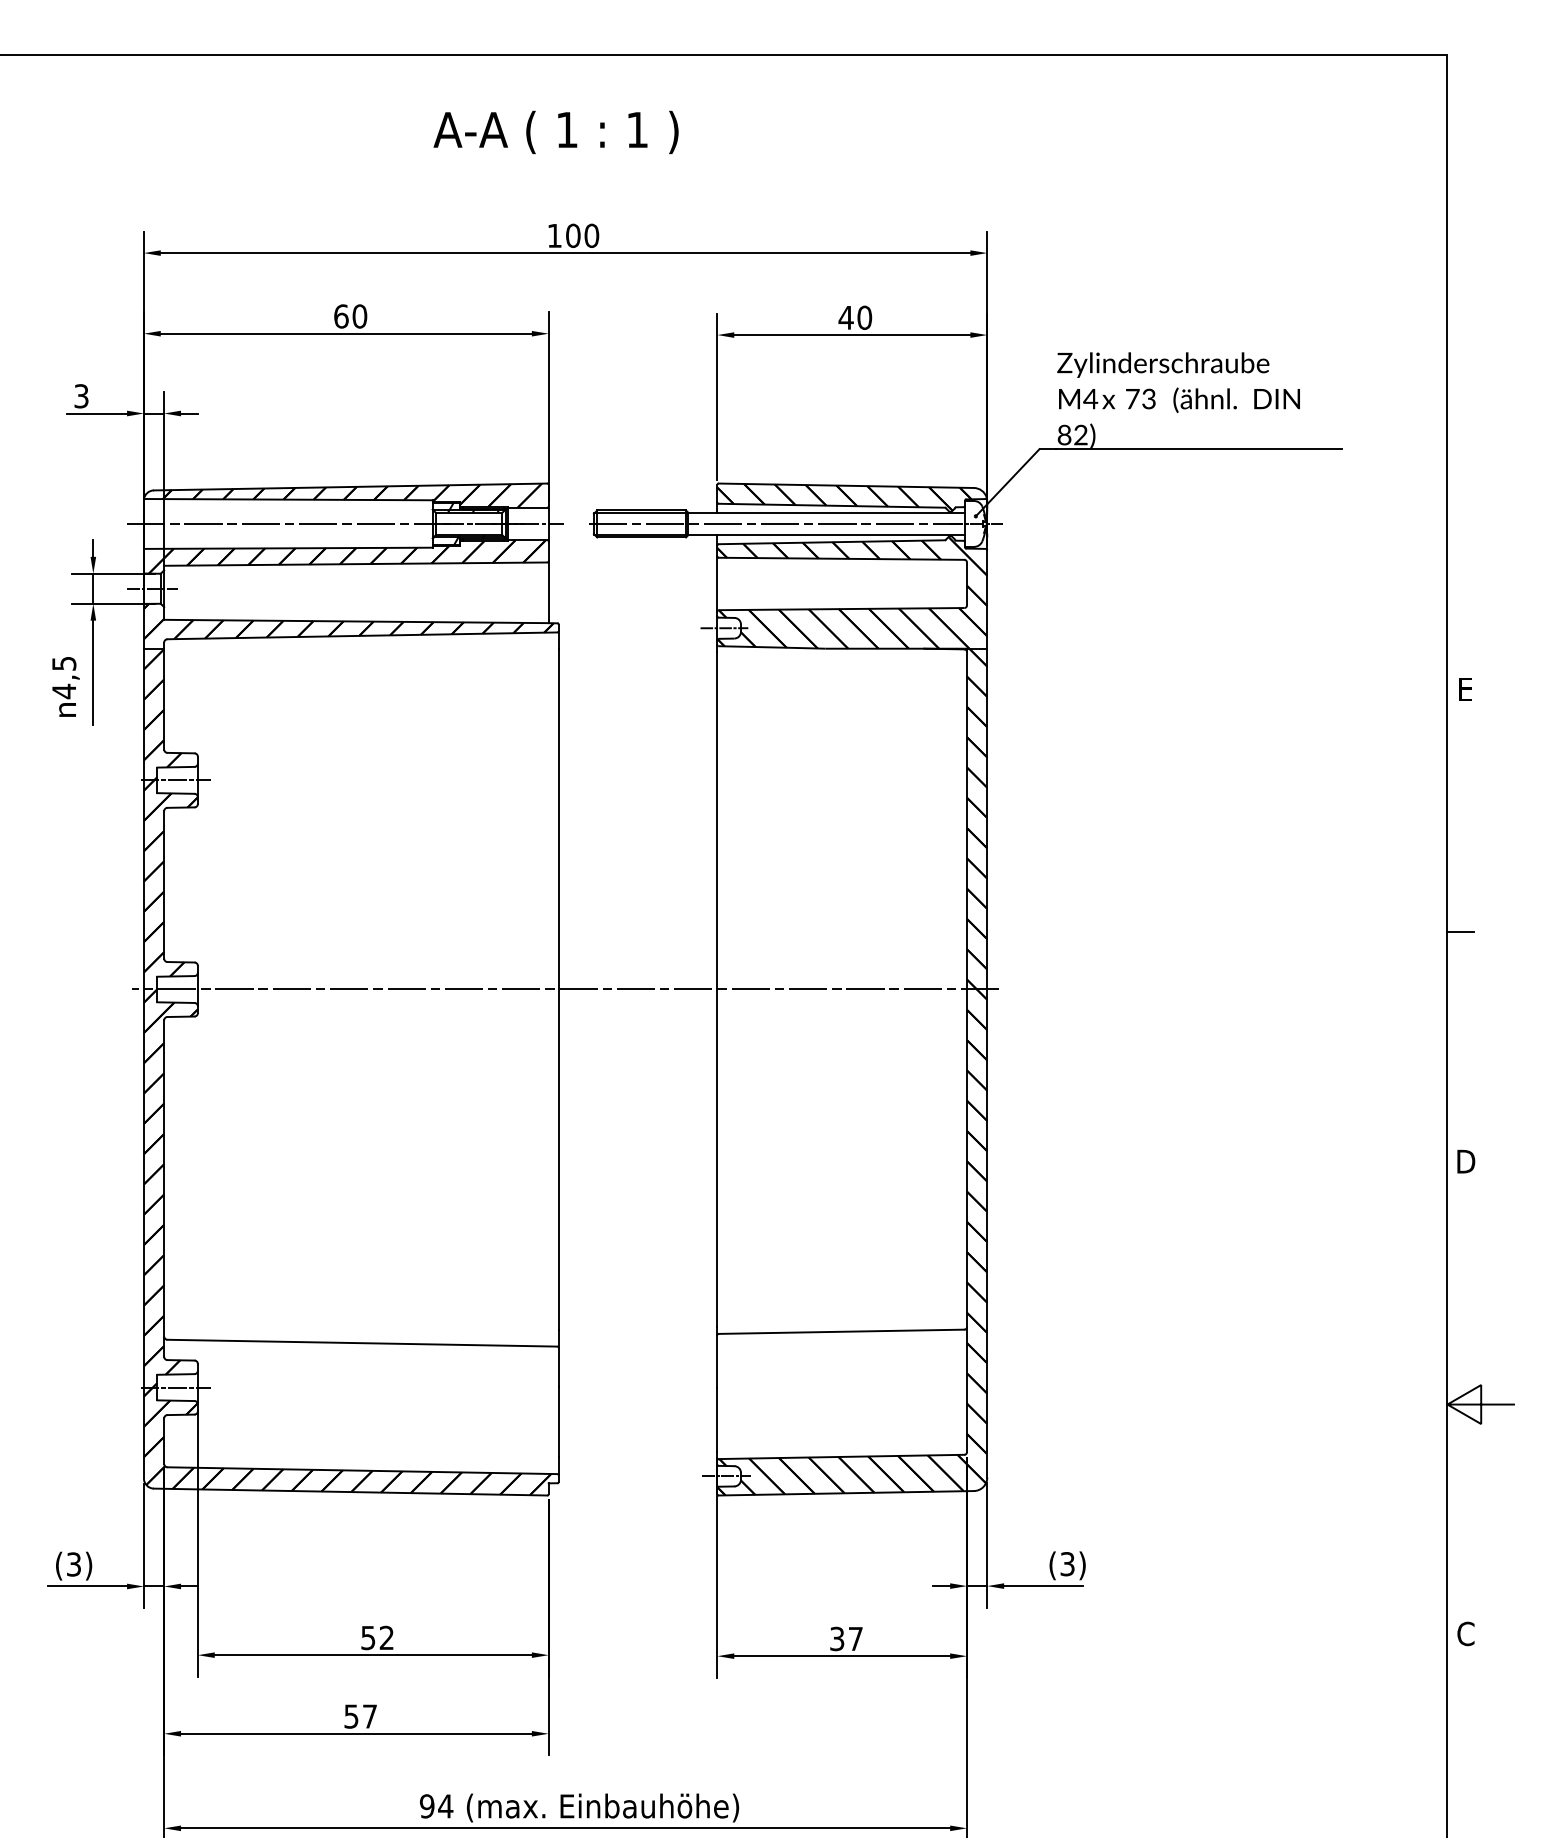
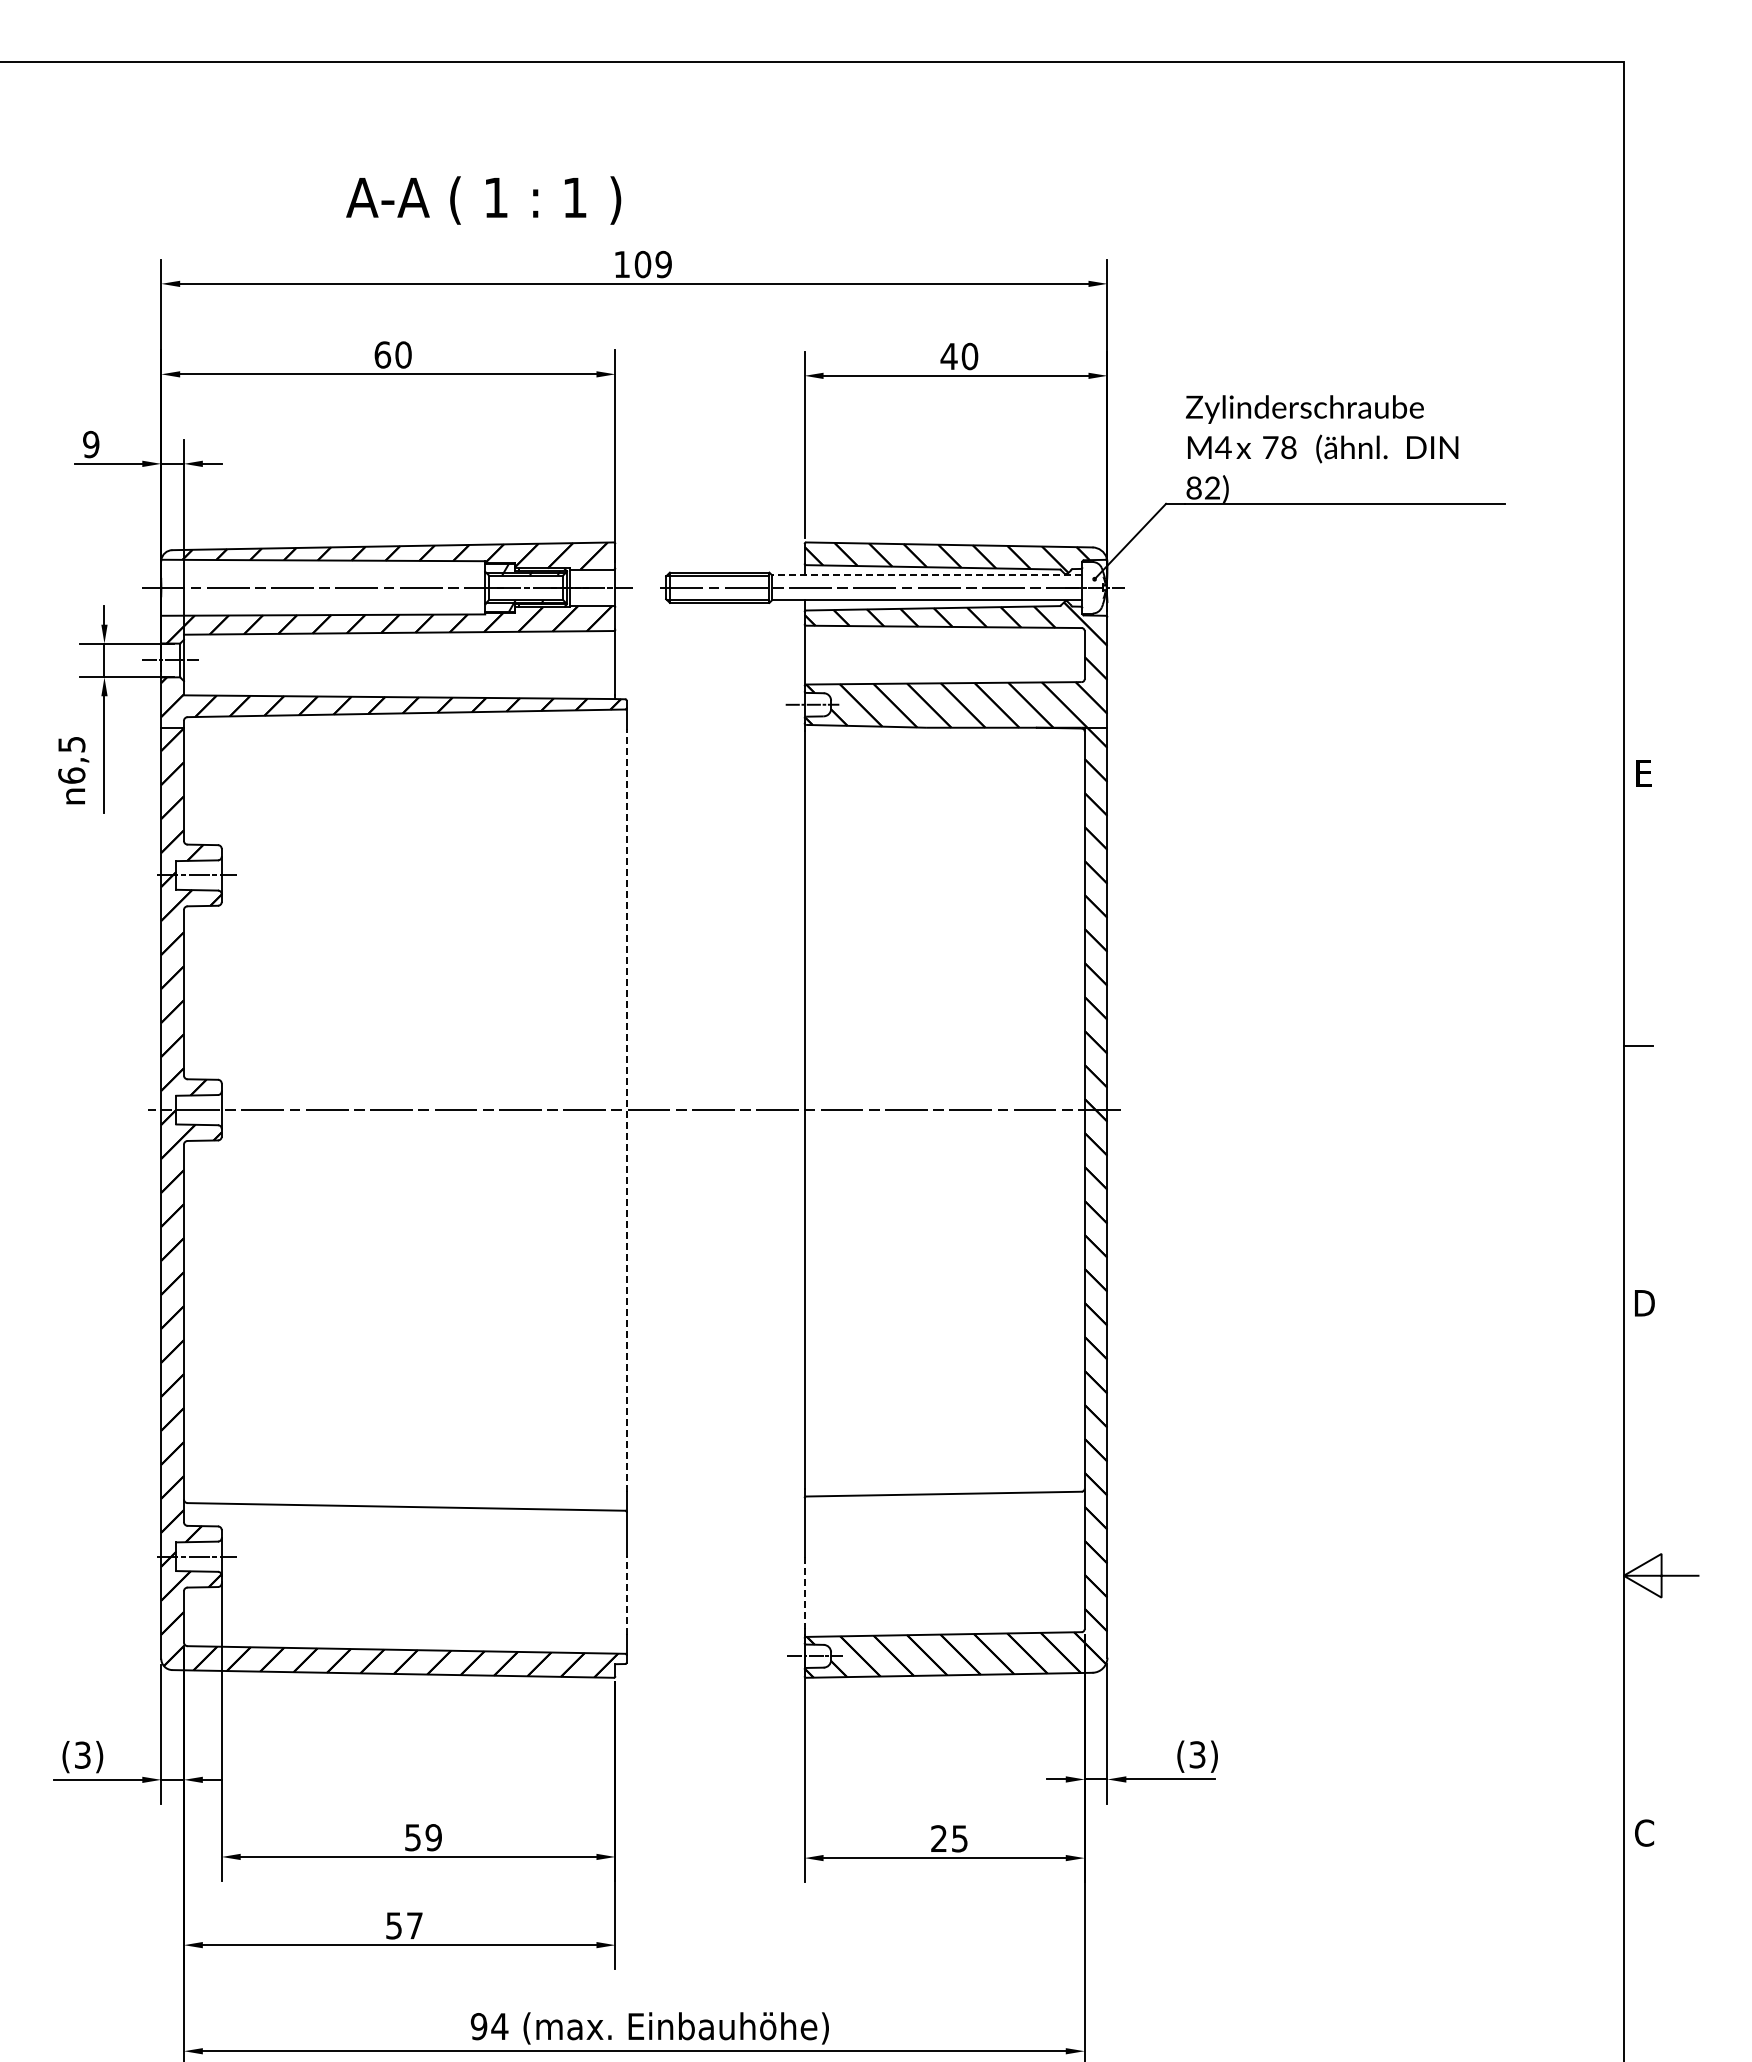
text: (555, 132) -> (483, 200), moved
text: (591, 235) -> (663, 264), 100 -> 109
text: (81, 396) -> (91, 444), 3 -> 9
text: (1148, 398) -> (1288, 447), 73 -> 78
line: (826, 513) -> (926, 575), solid -> dashed
text: (63, 691) -> (71, 775), 4,5 -> 6,5
line: (558, 989) -> (626, 1110), solid -> dashed
line: (717, 1420) -> (804, 1593), solid -> dashed
line: (558, 1421) -> (626, 1594), solid -> dashed
text: (386, 1637) -> (433, 1837), 52 -> 59
text: (846, 1638) -> (949, 1838), 37 -> 25

